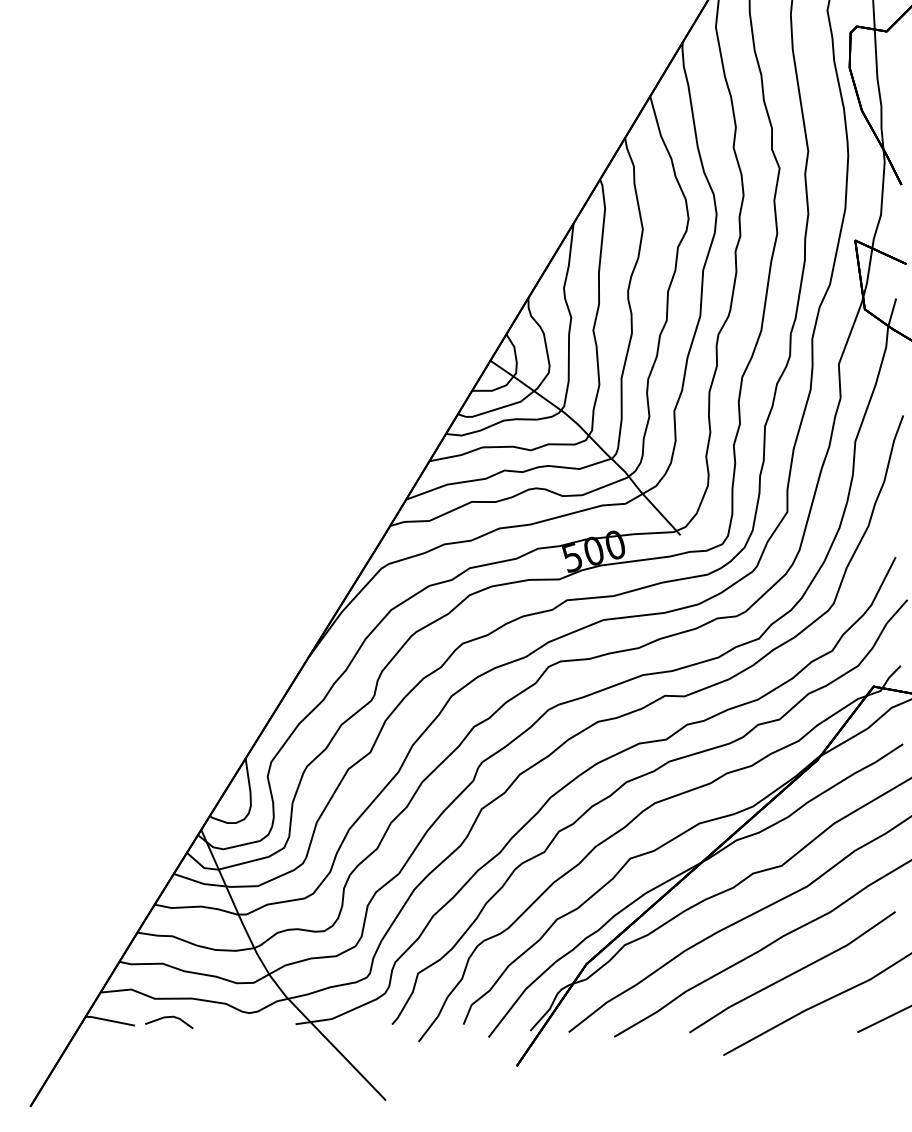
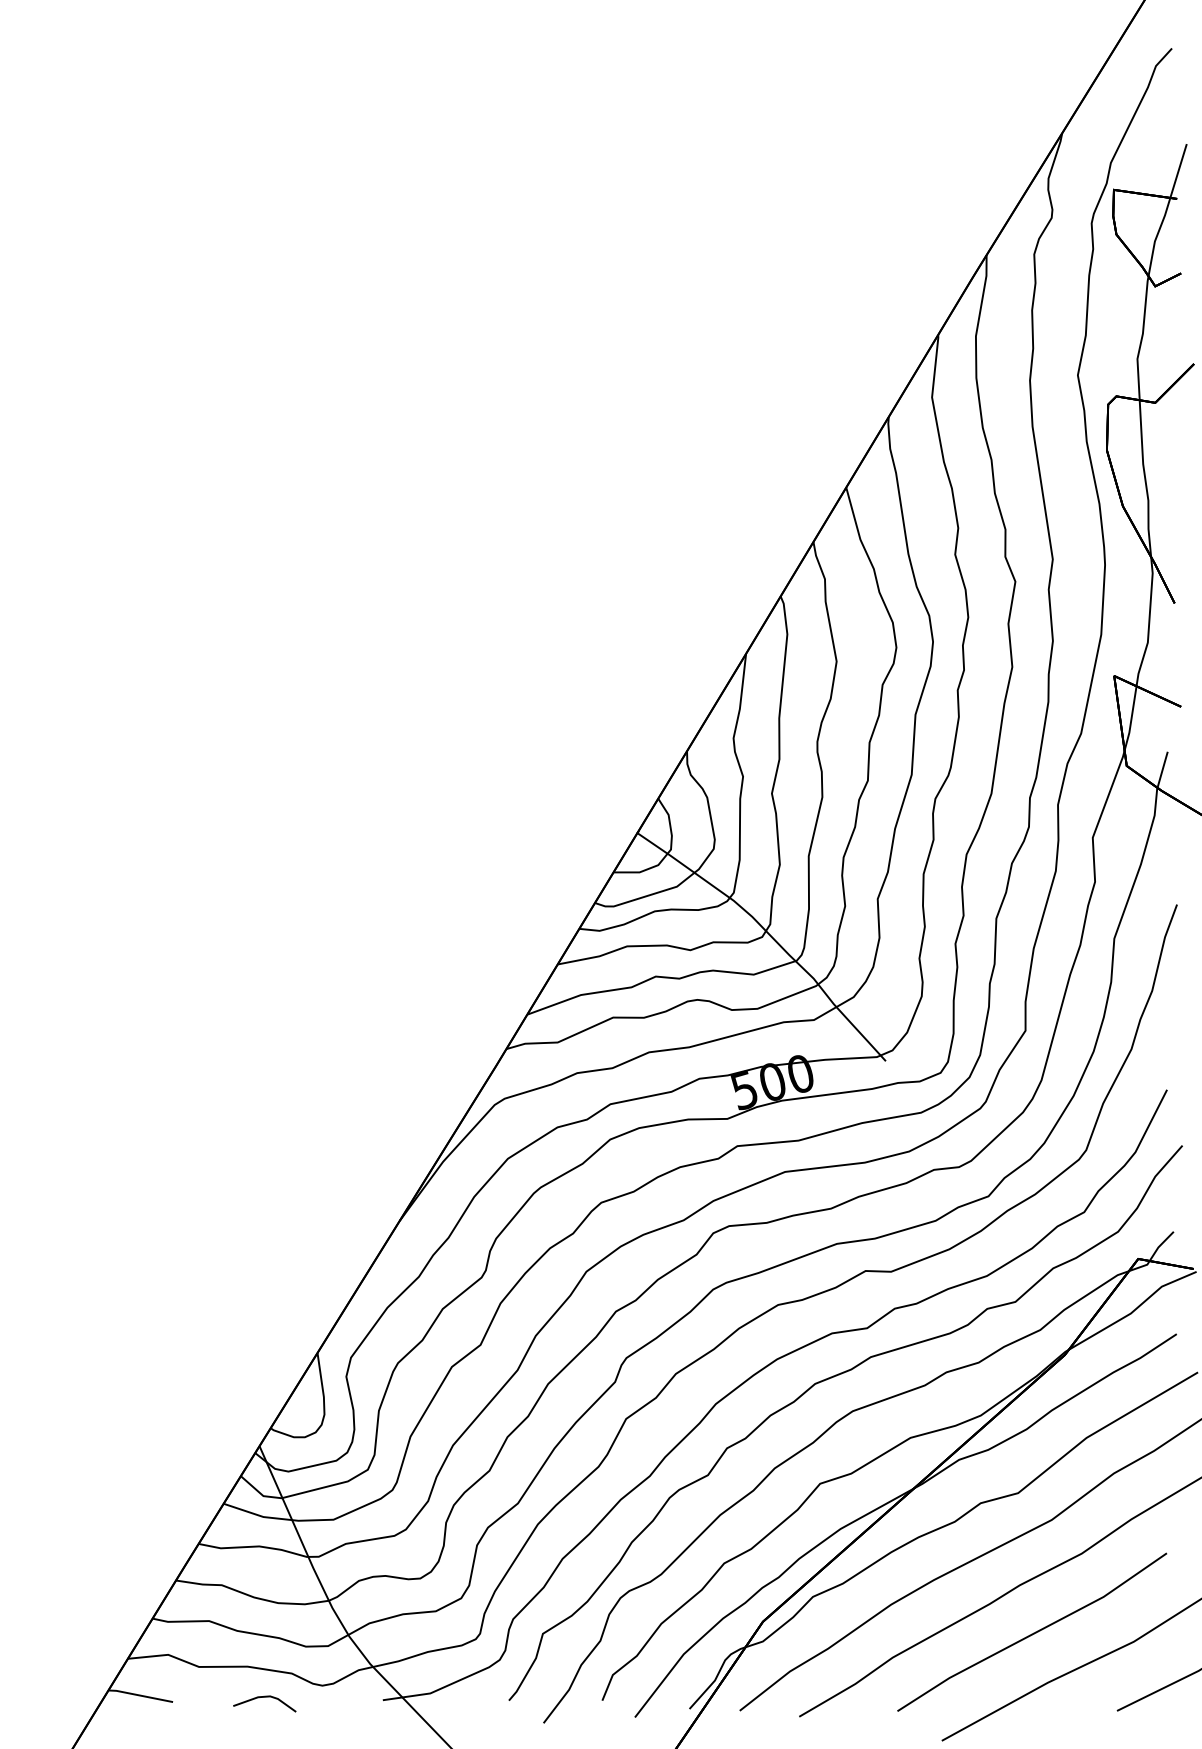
line: (169, 1017) -> (264, 1697), moved

